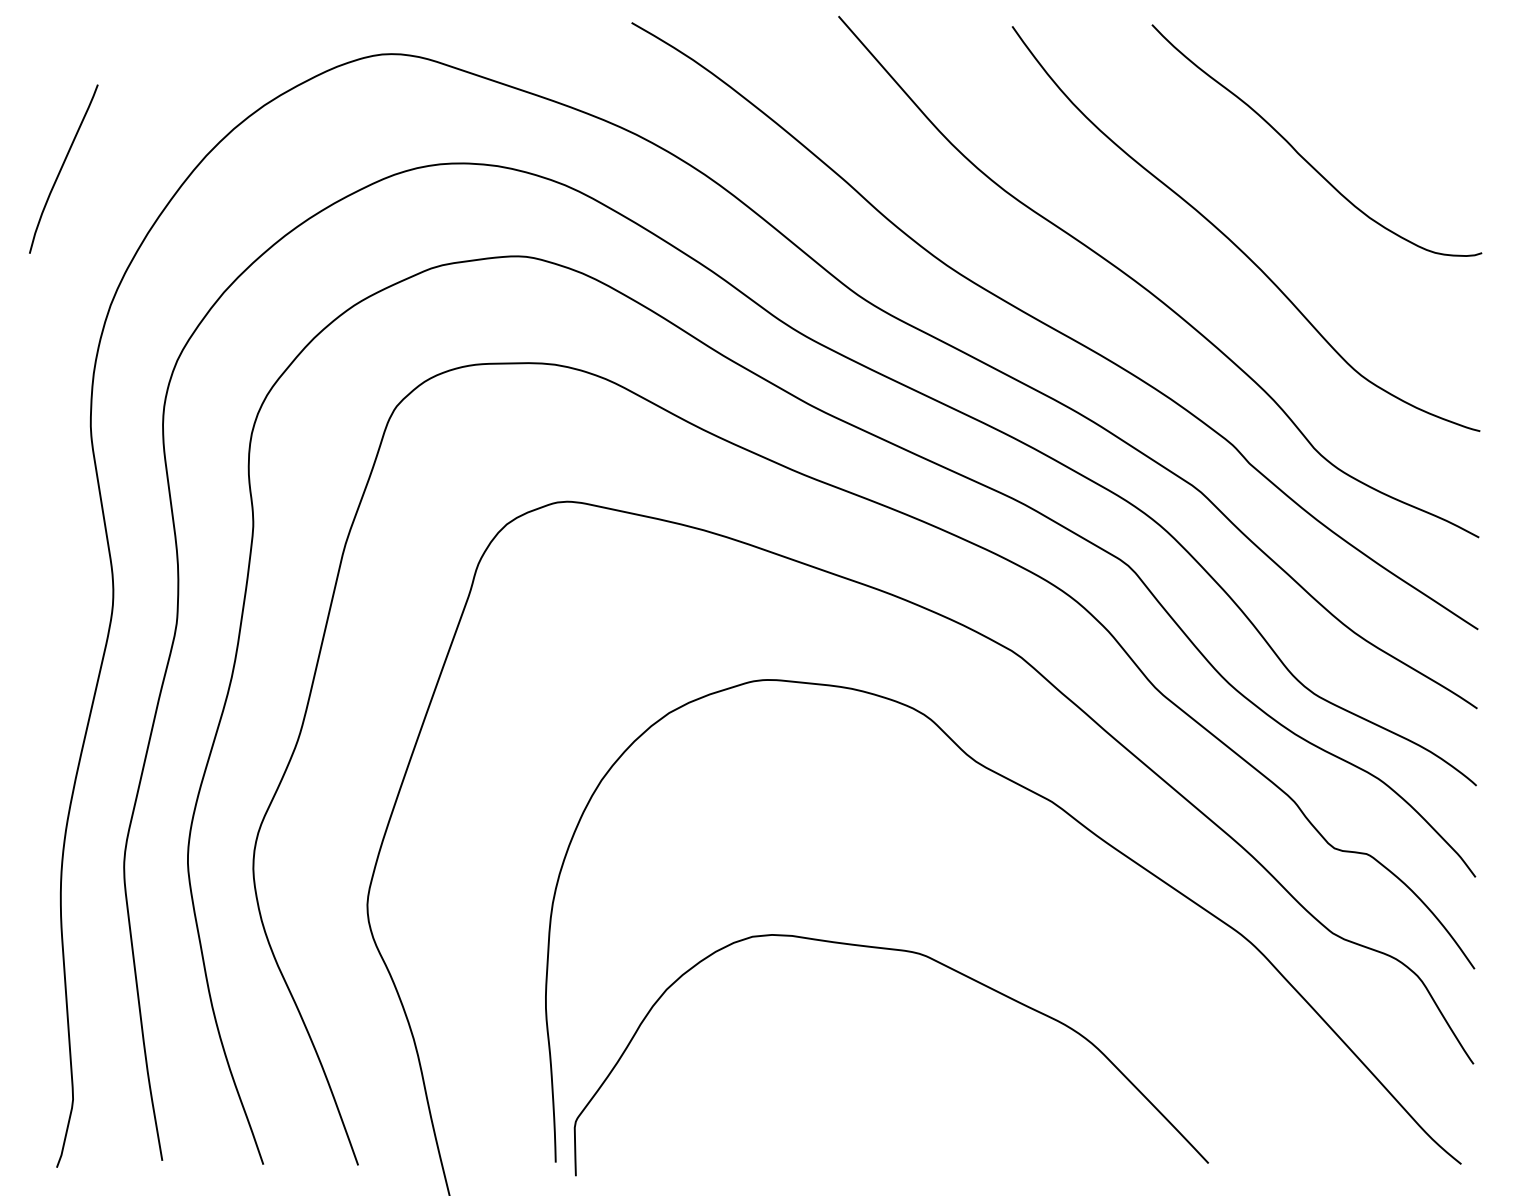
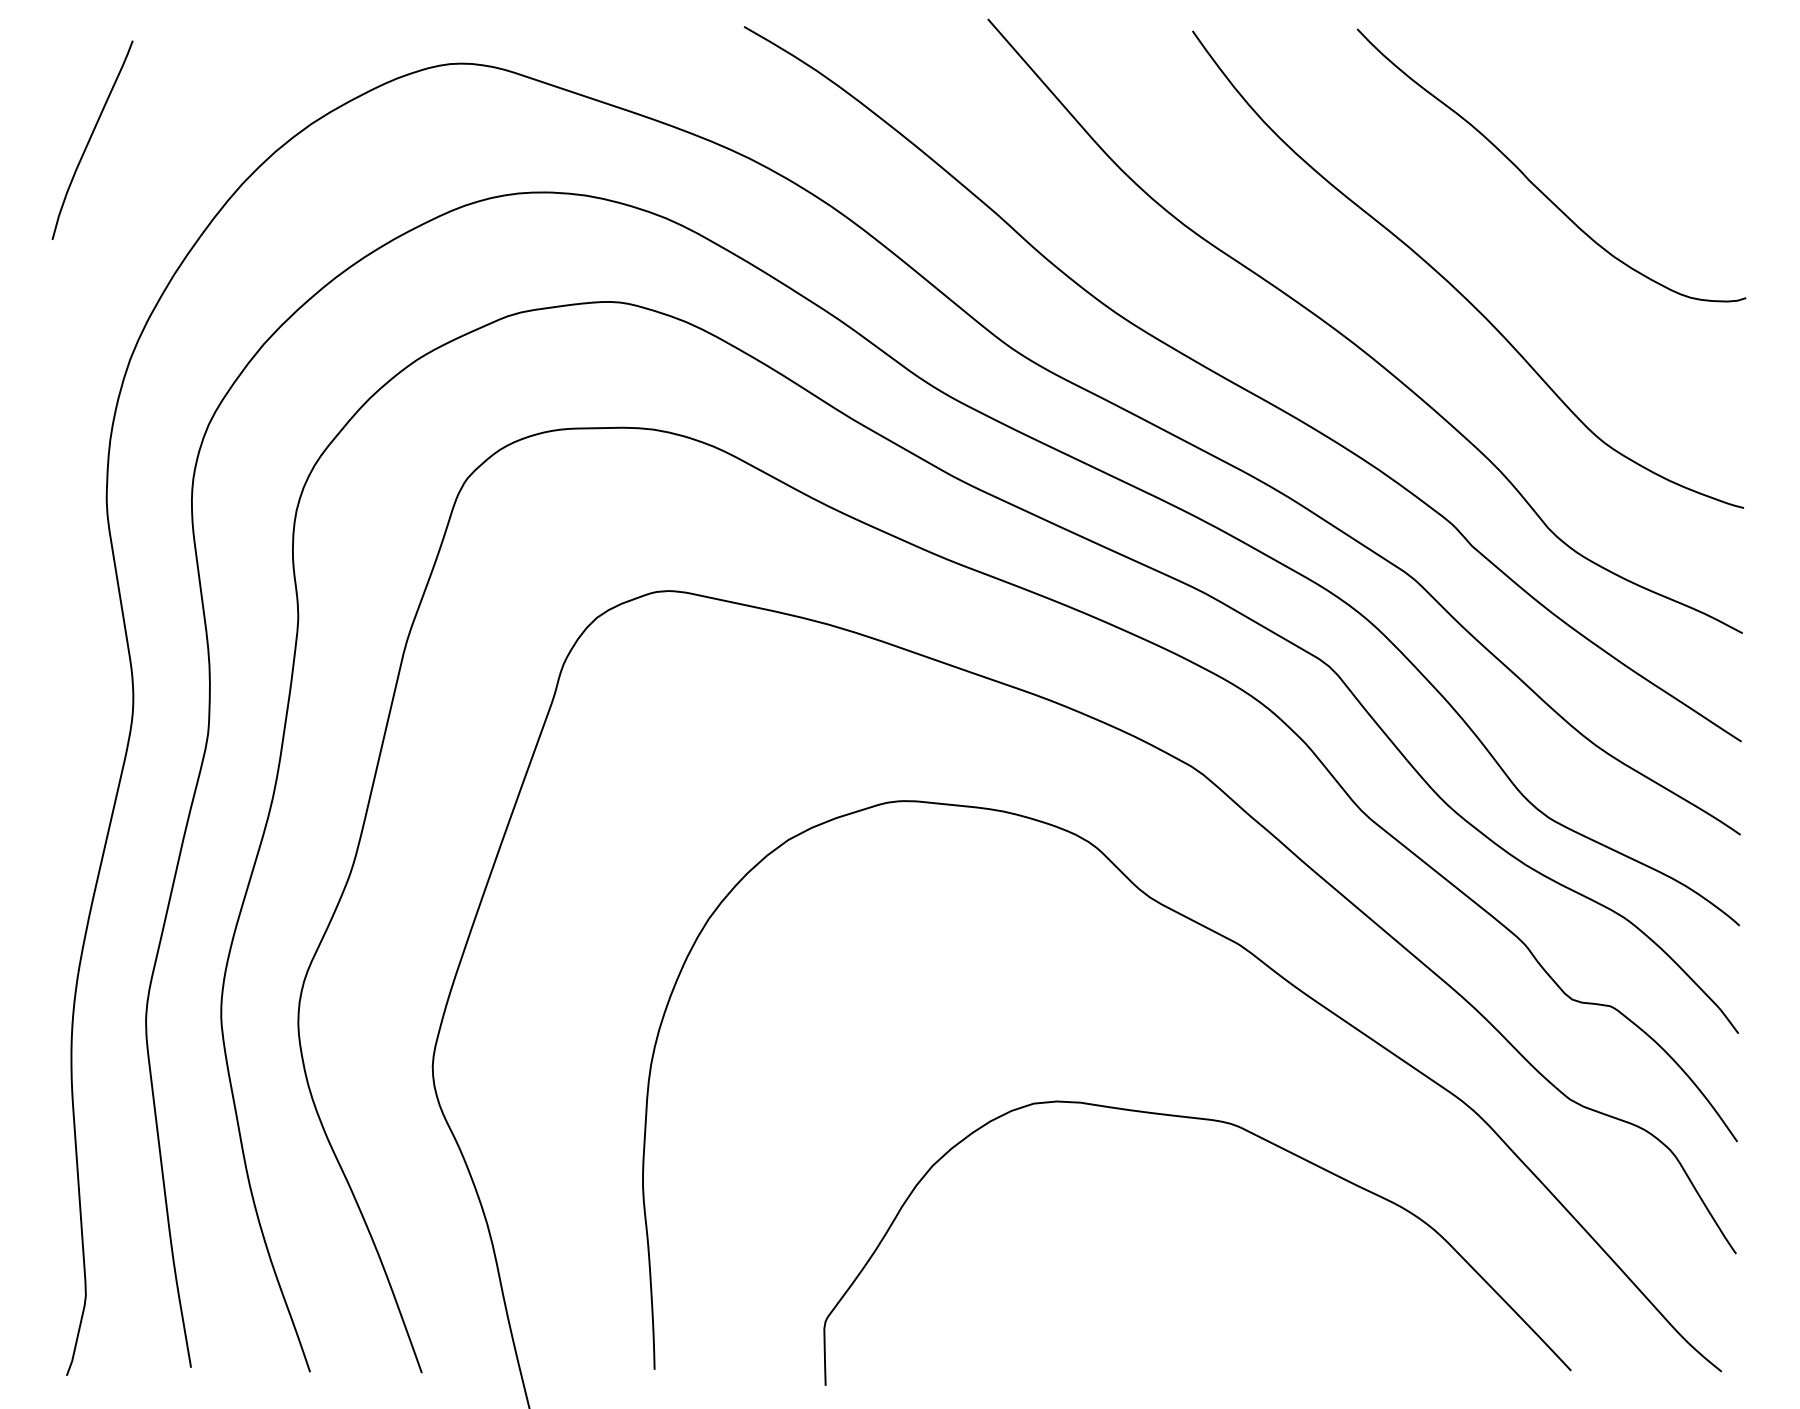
curve: (62, 168) -> (91, 139), moved
curve: (938, 963) -> (1252, 1135), moved

